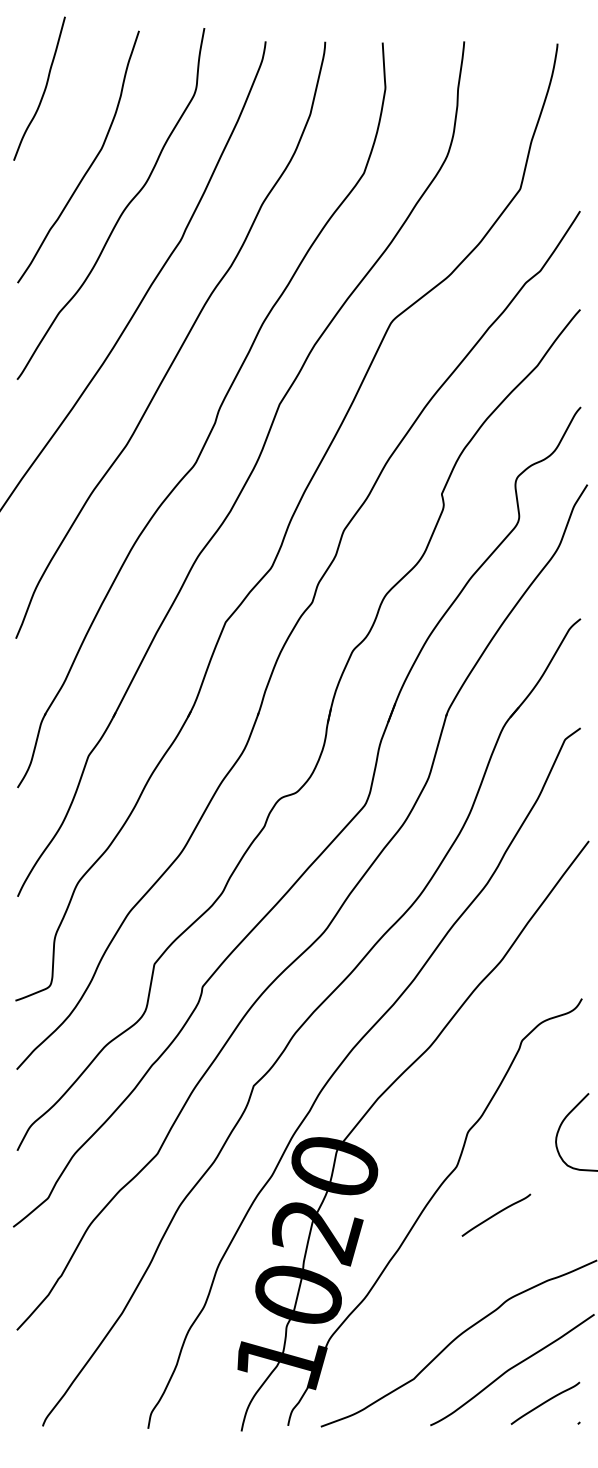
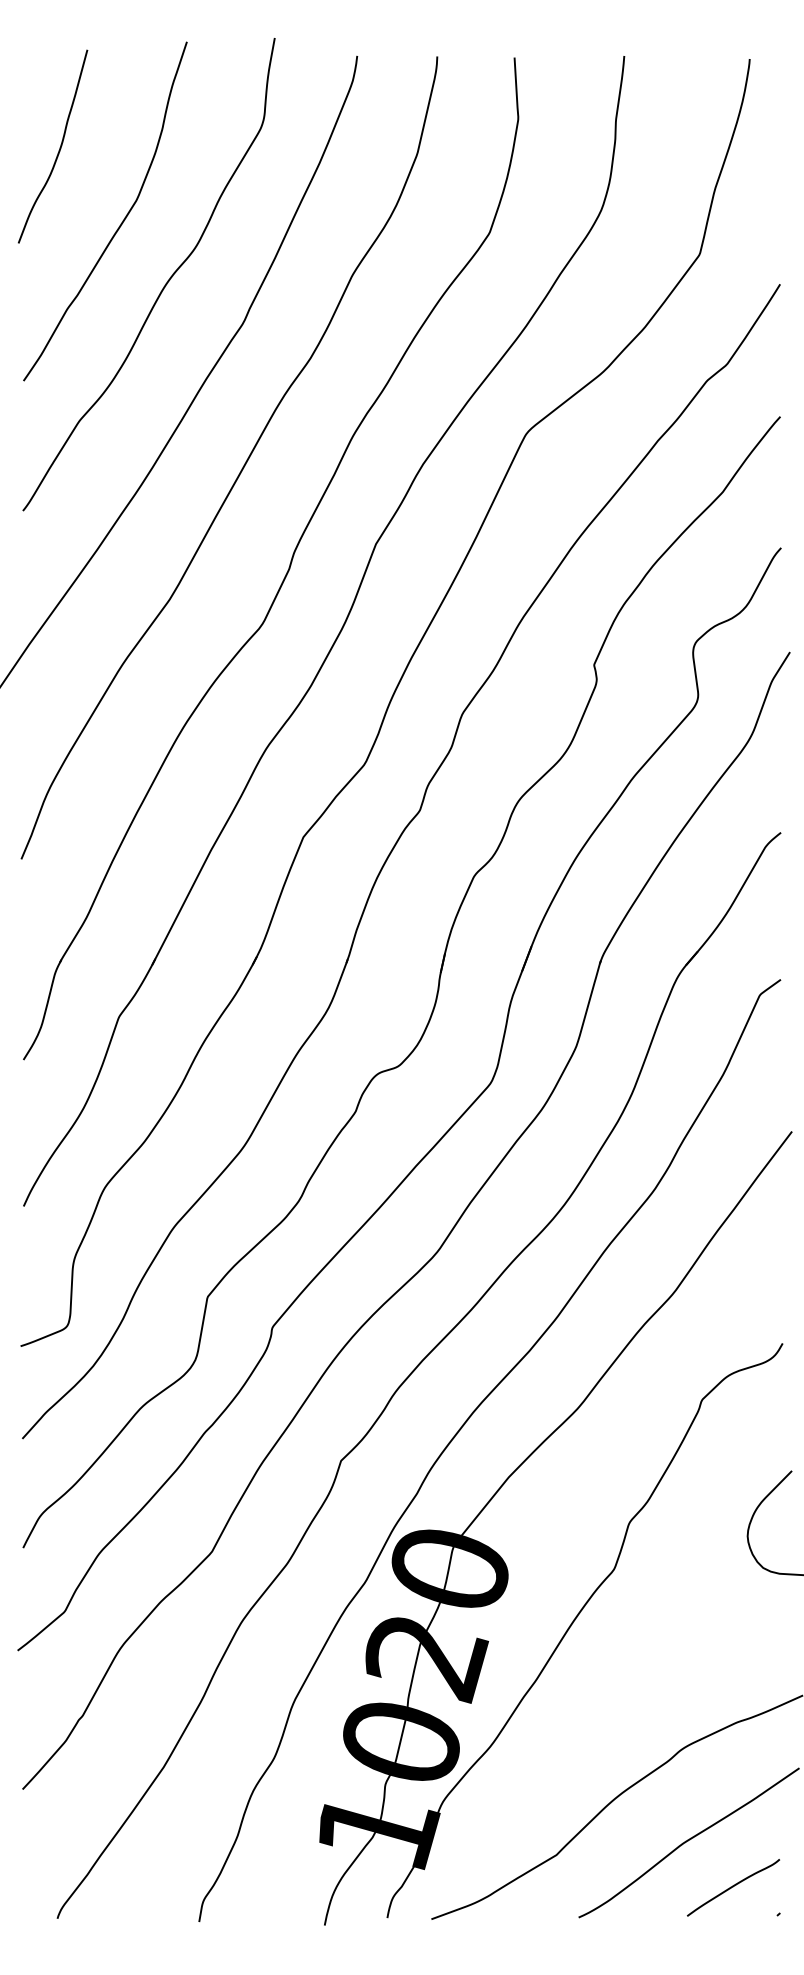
curve: (44, 89) -> (59, 147), moved
curve: (496, 1215) -> (667, 1634), removed

